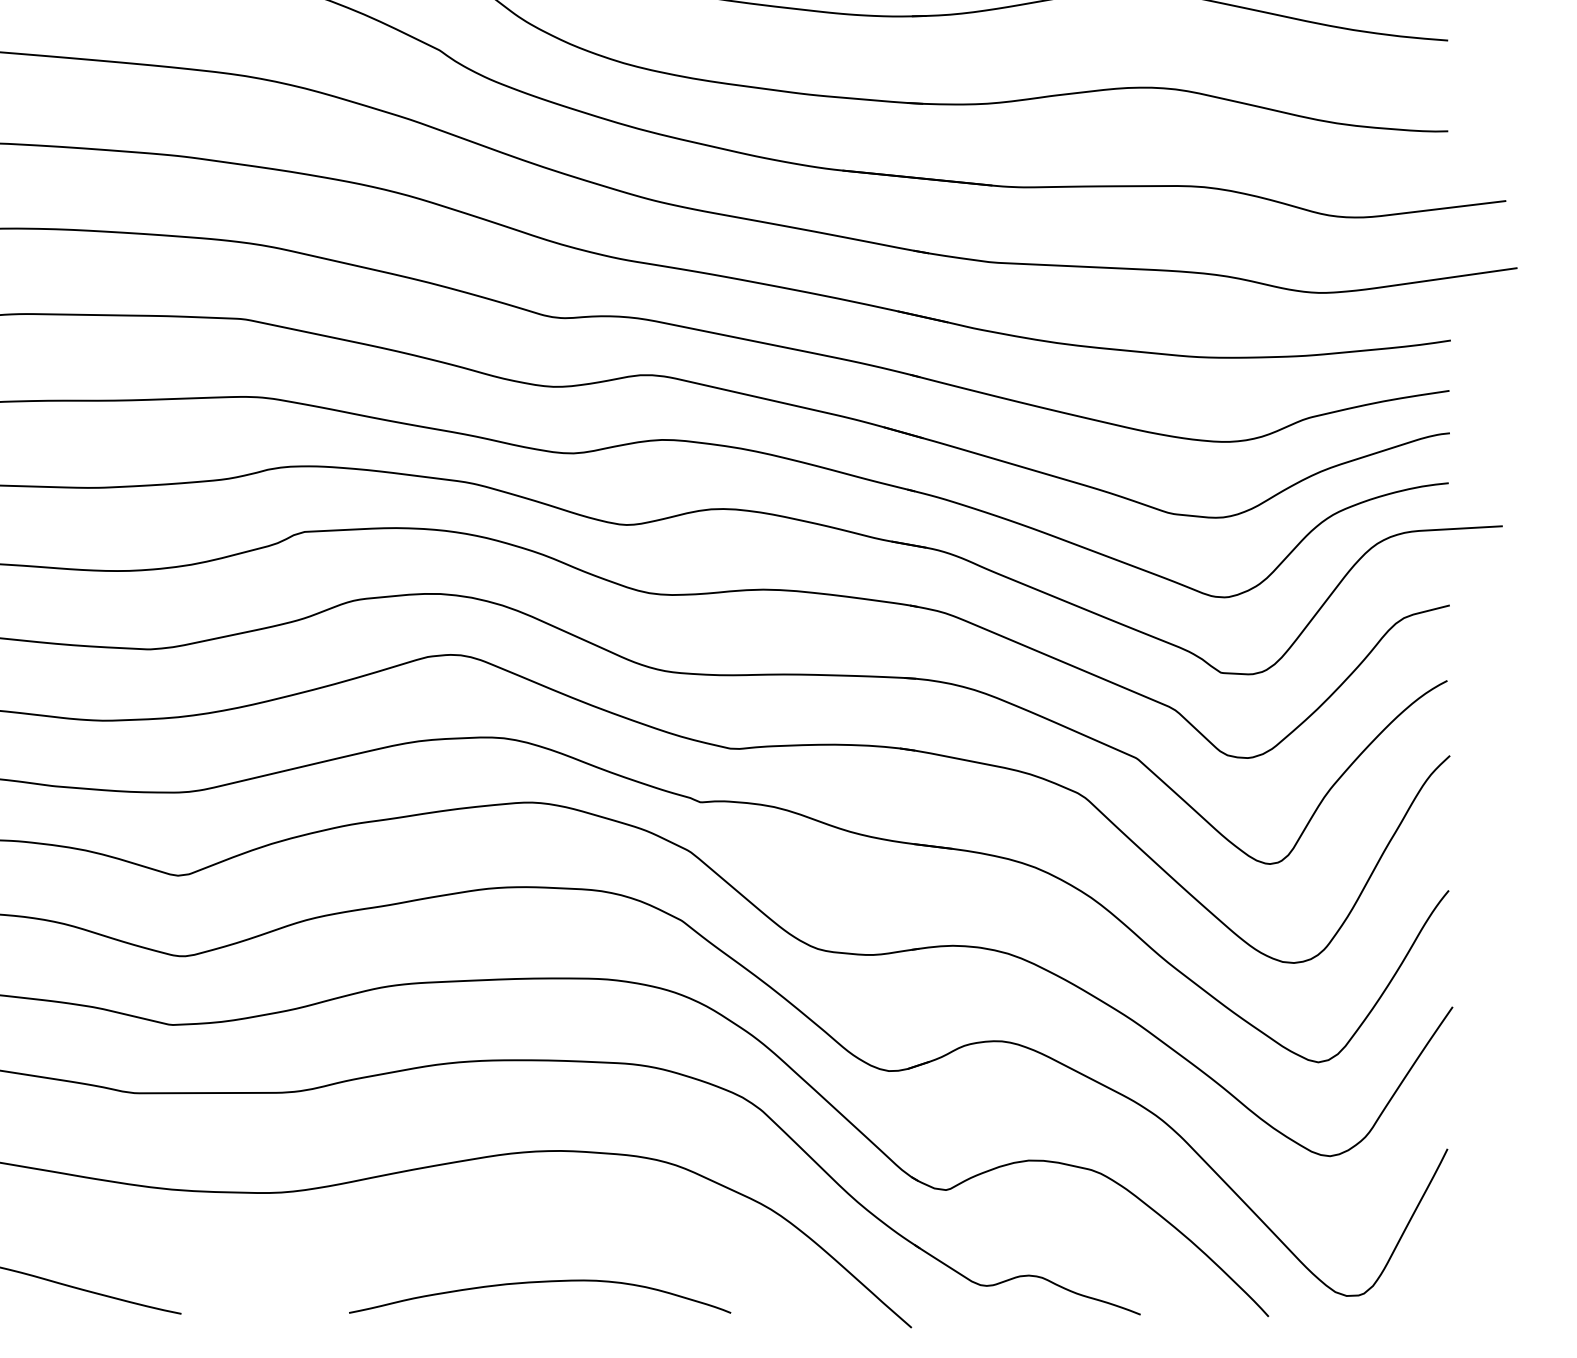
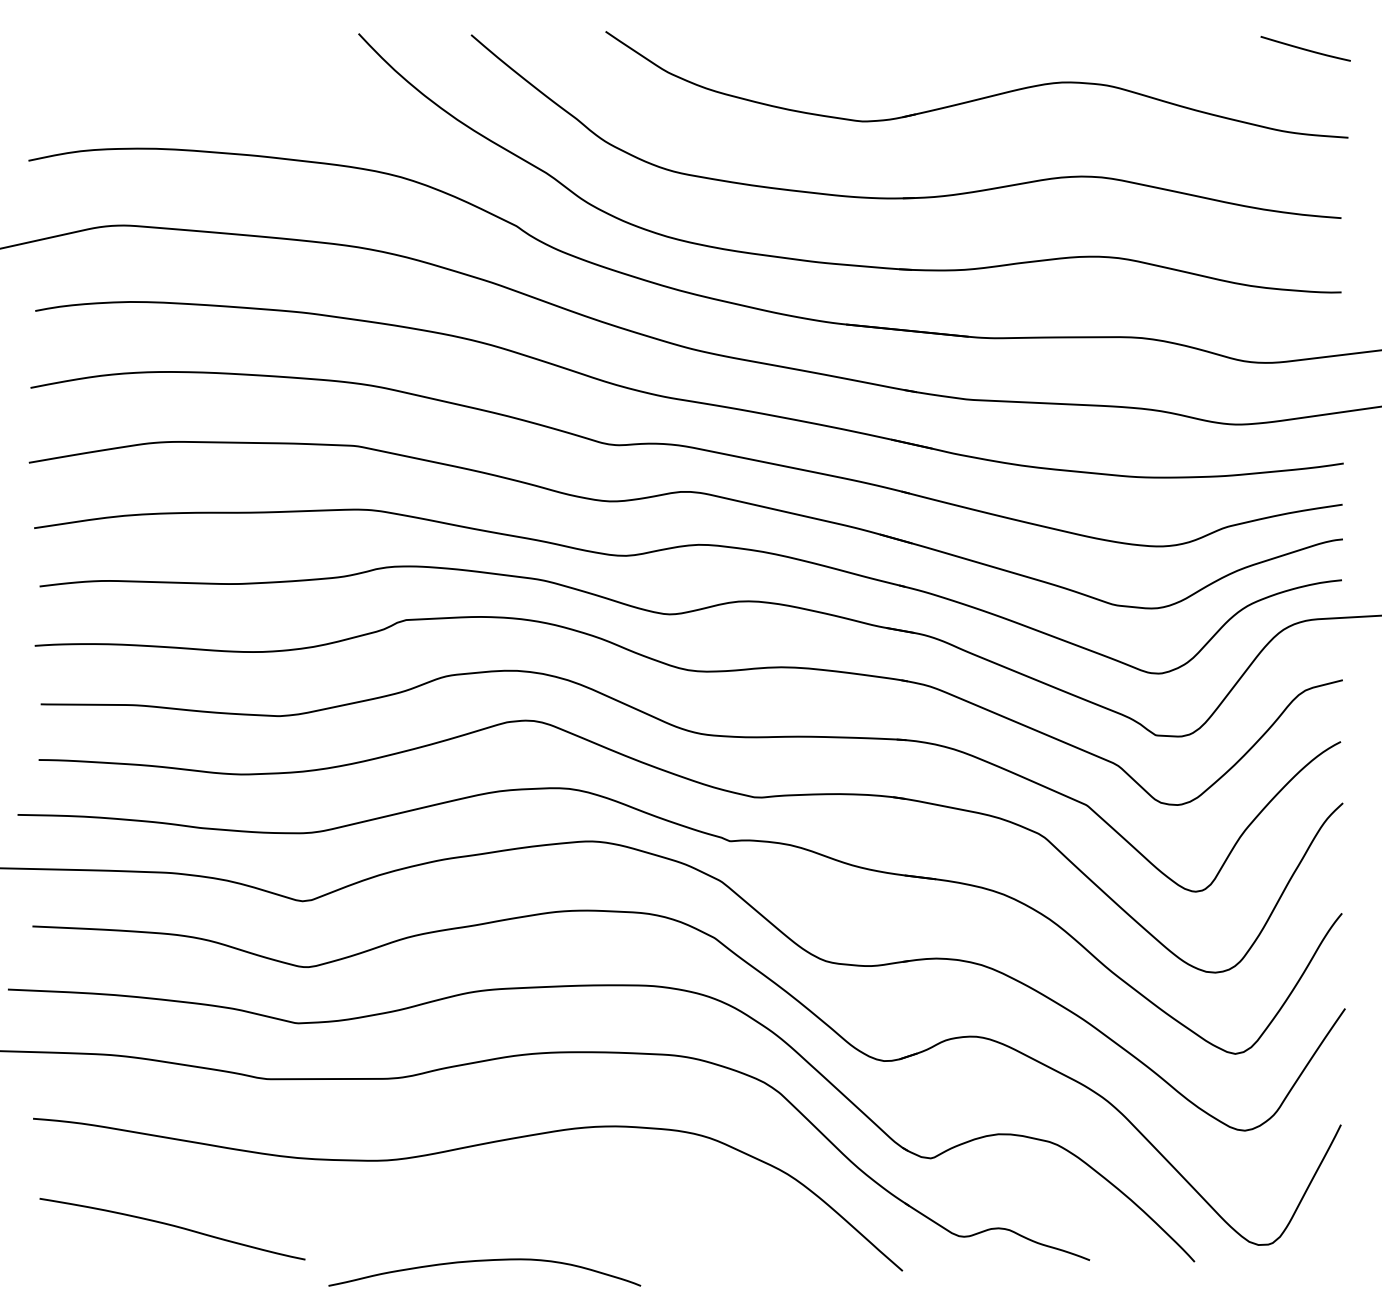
curve: (539, 1283) -> (484, 1261), moved

